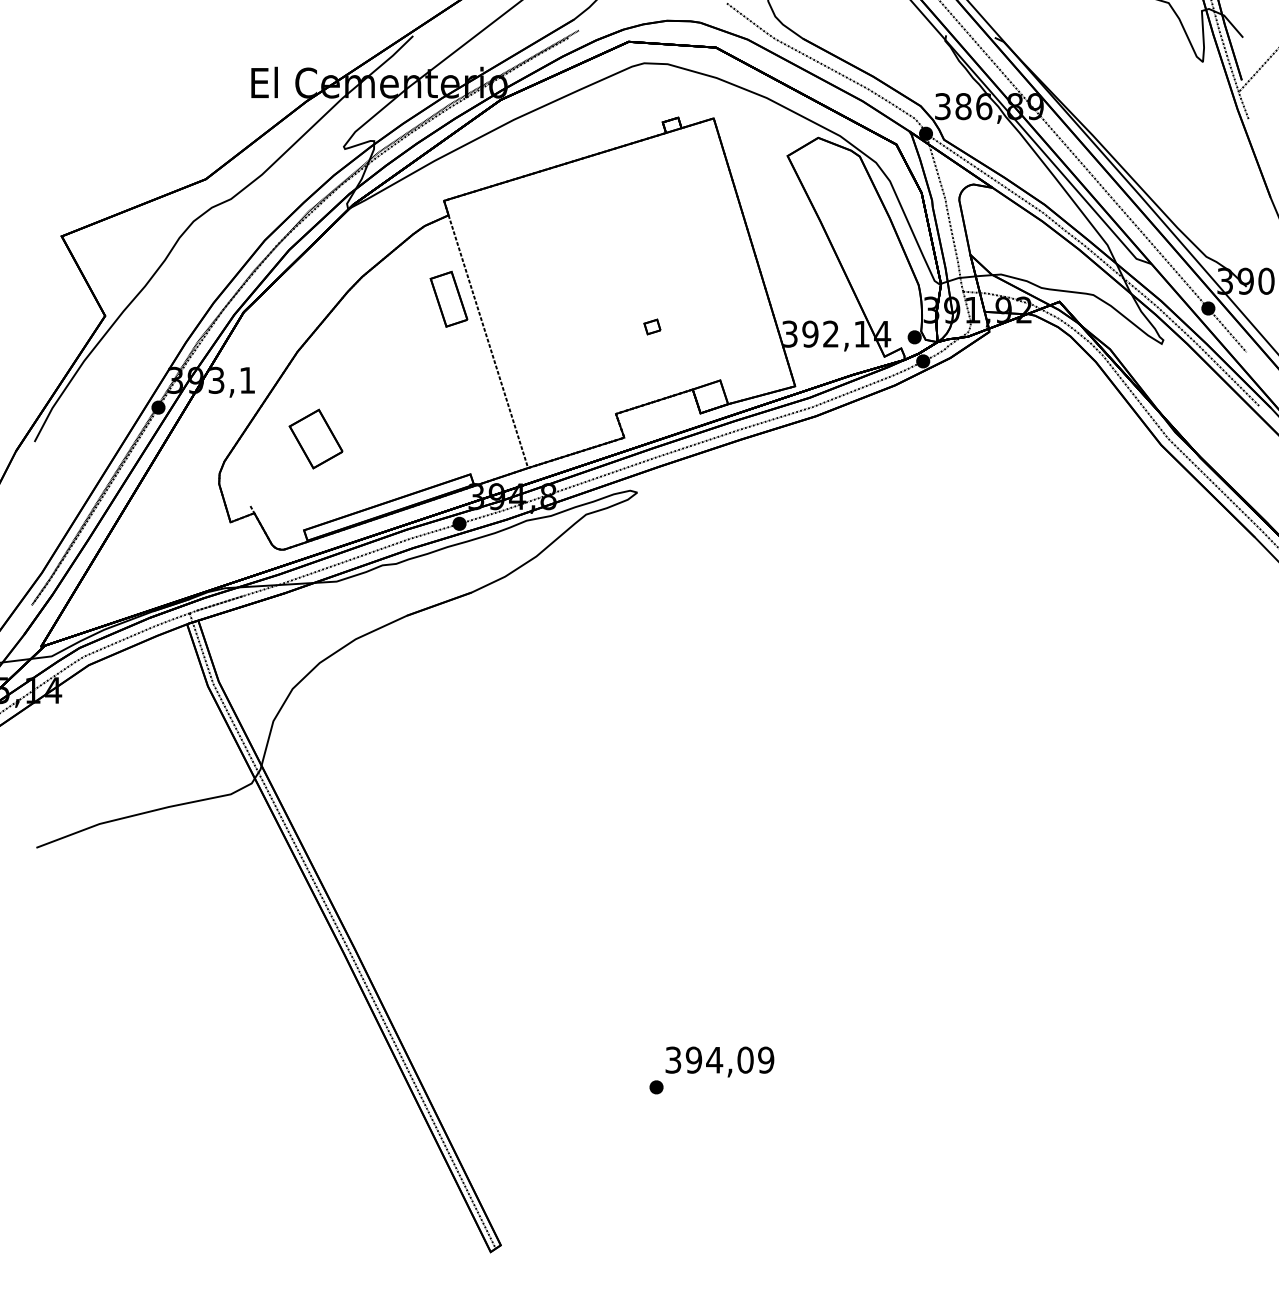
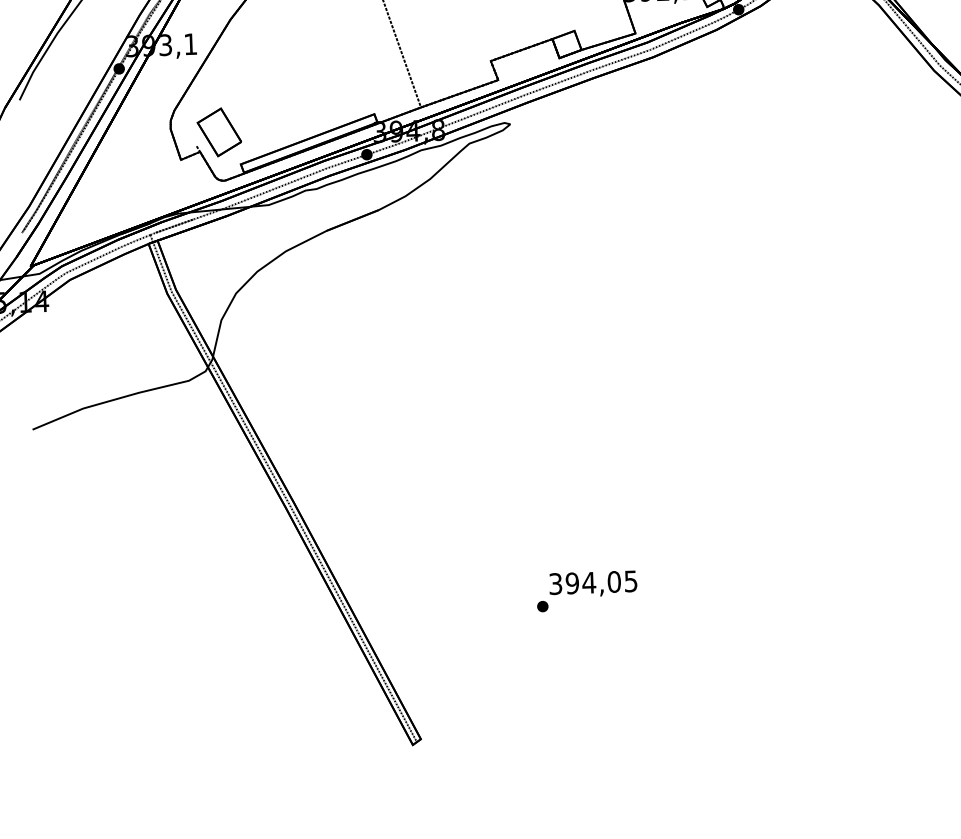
part: (315, 438) -> (218, 131), moved
text: (766, 1059) -> (631, 580), 394,09 -> 394,05

